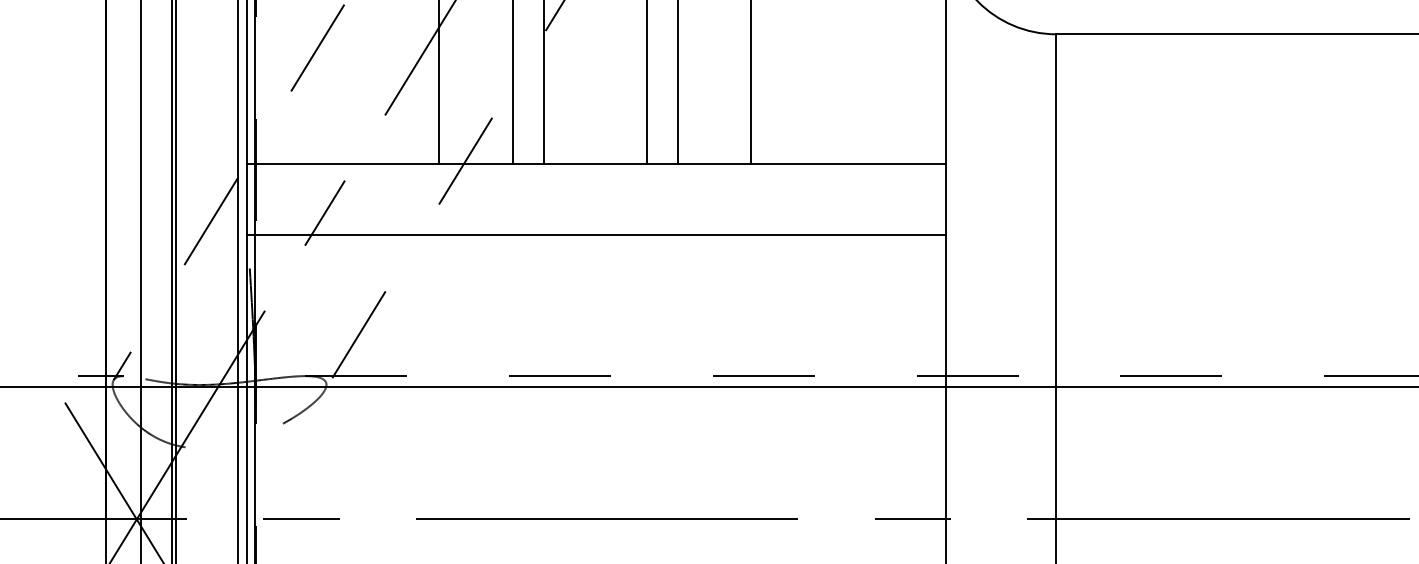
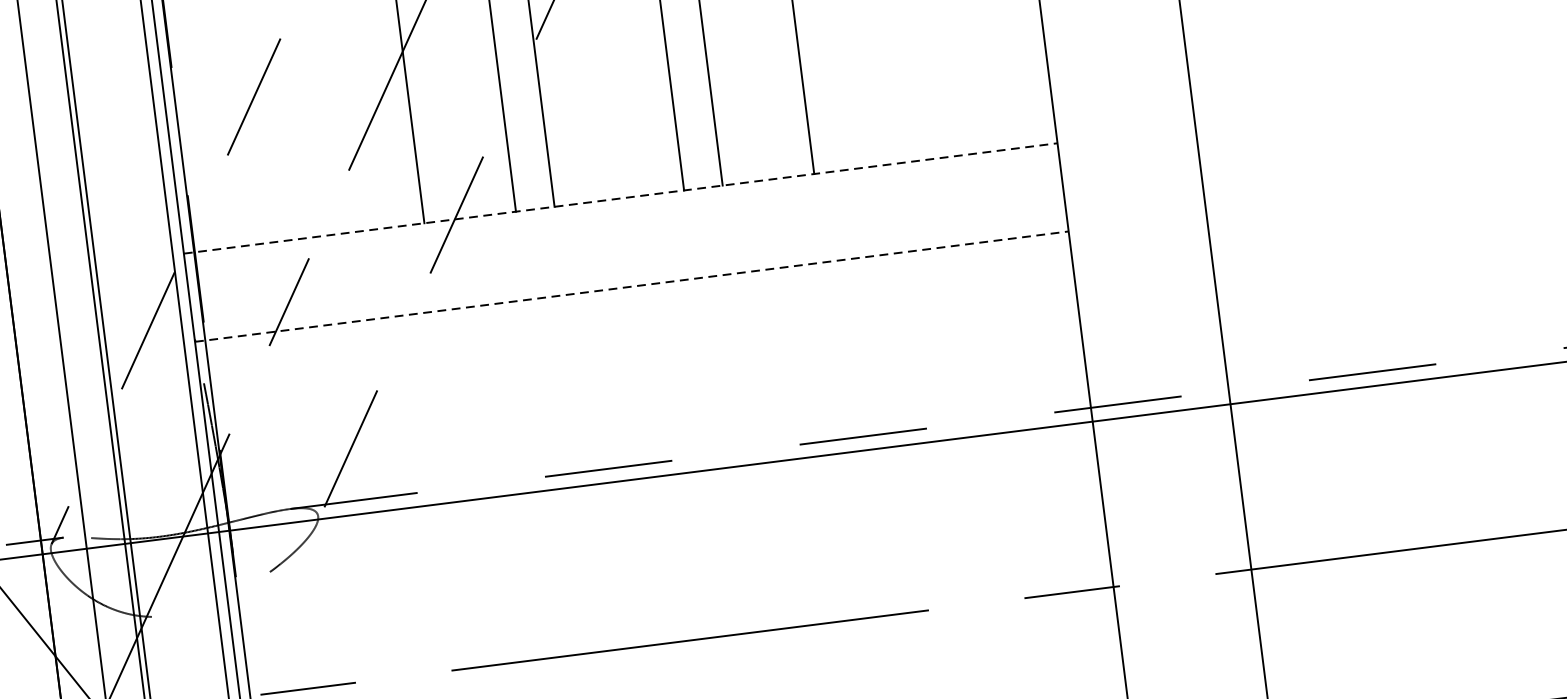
line: (596, 164) -> (620, 198), solid -> dashed
line: (596, 234) -> (631, 286), solid -> dashed

